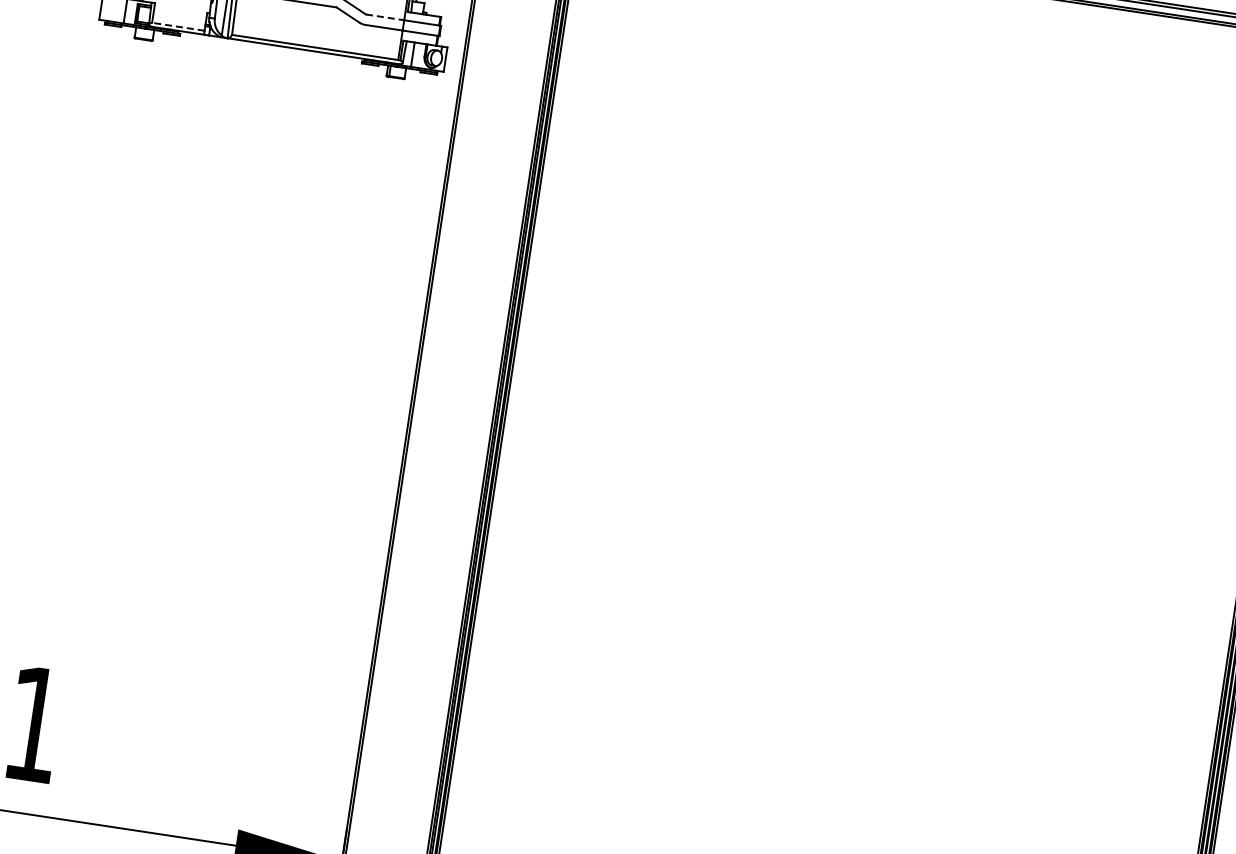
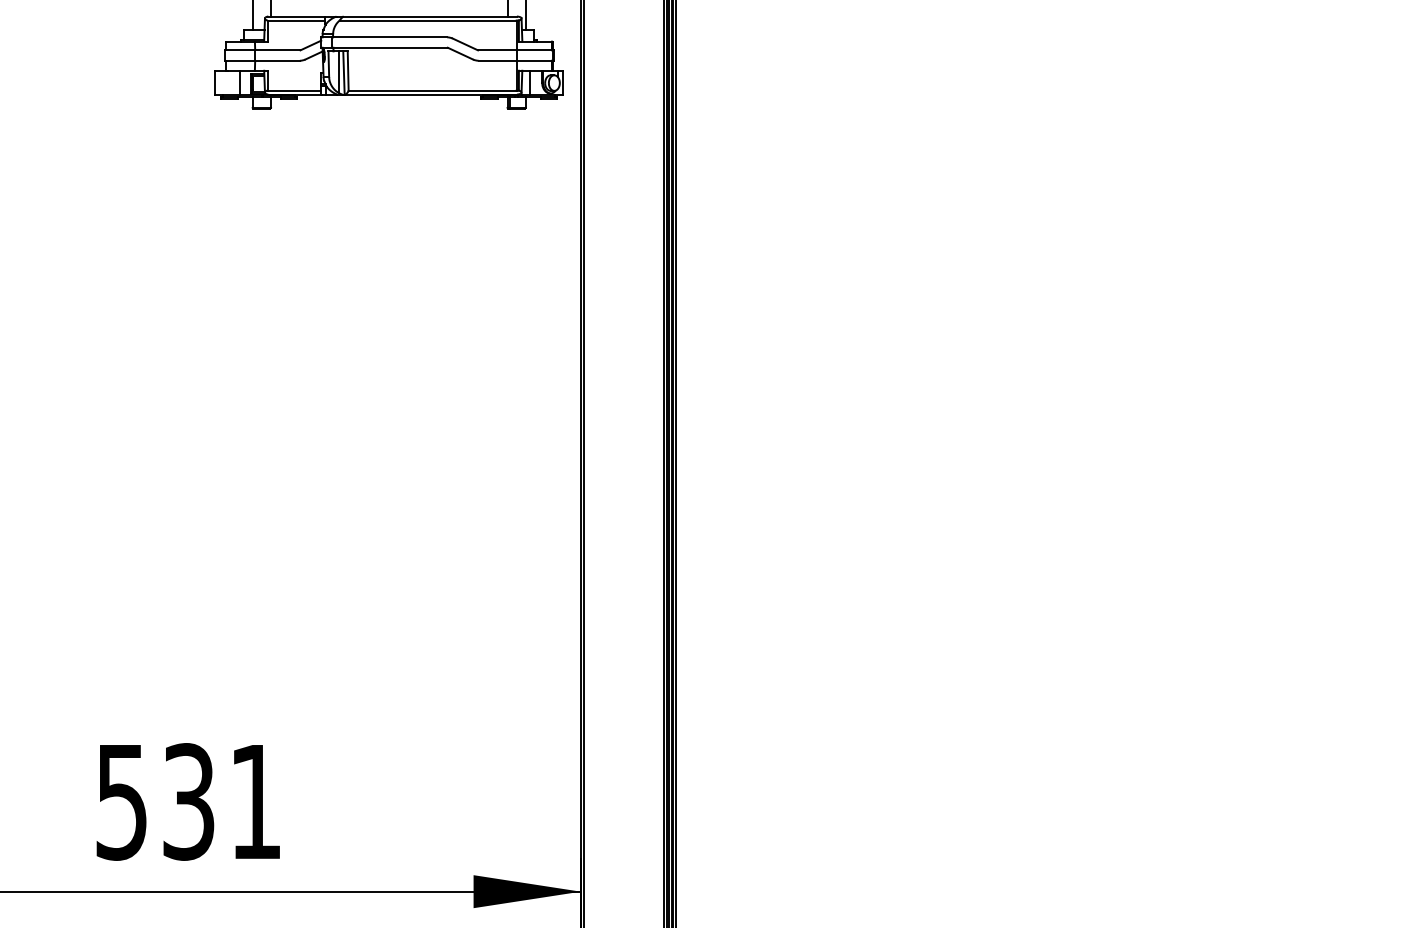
line: (385, 17) -> (497, 50), dashed -> solid
line: (178, 26) -> (294, 90), dashed -> solid

